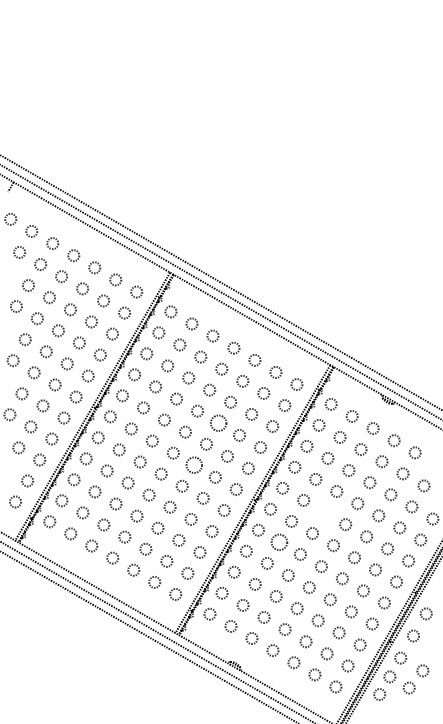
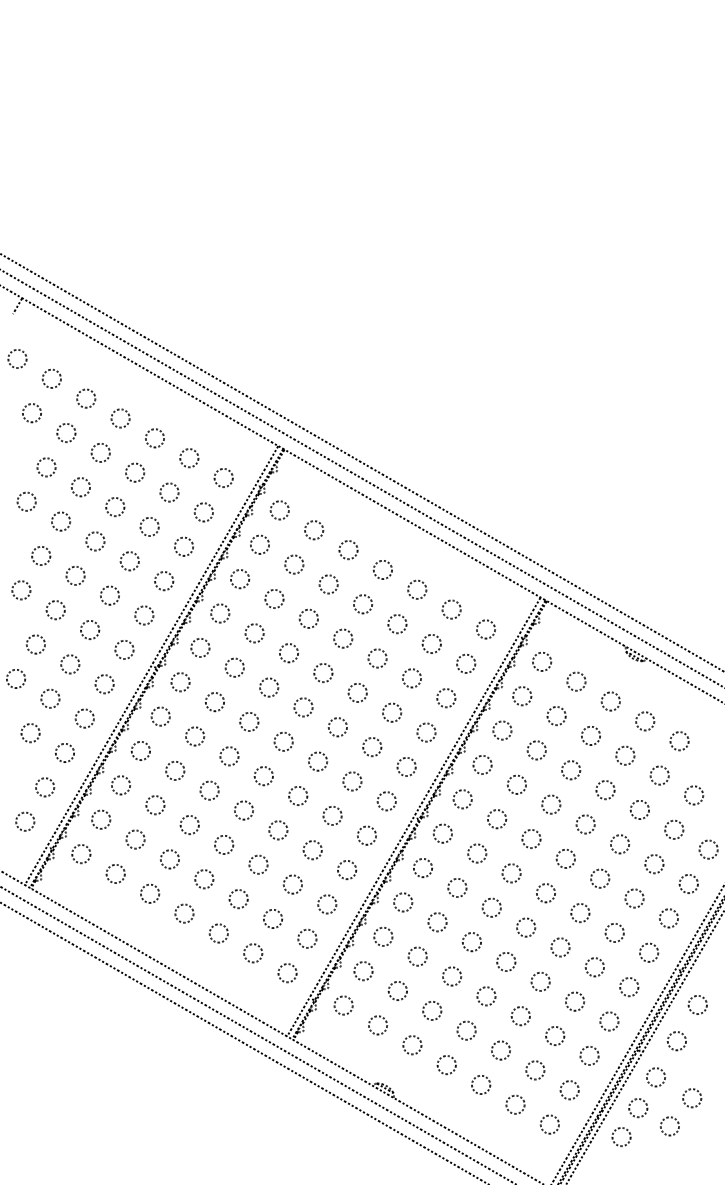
circle: (218, 423) -> (357, 693), size x0.71
circle: (194, 465) -> (318, 761), size x0.71
circle: (324, 512) -> (531, 838), added
circle: (279, 542) -> (457, 888), size x0.71

